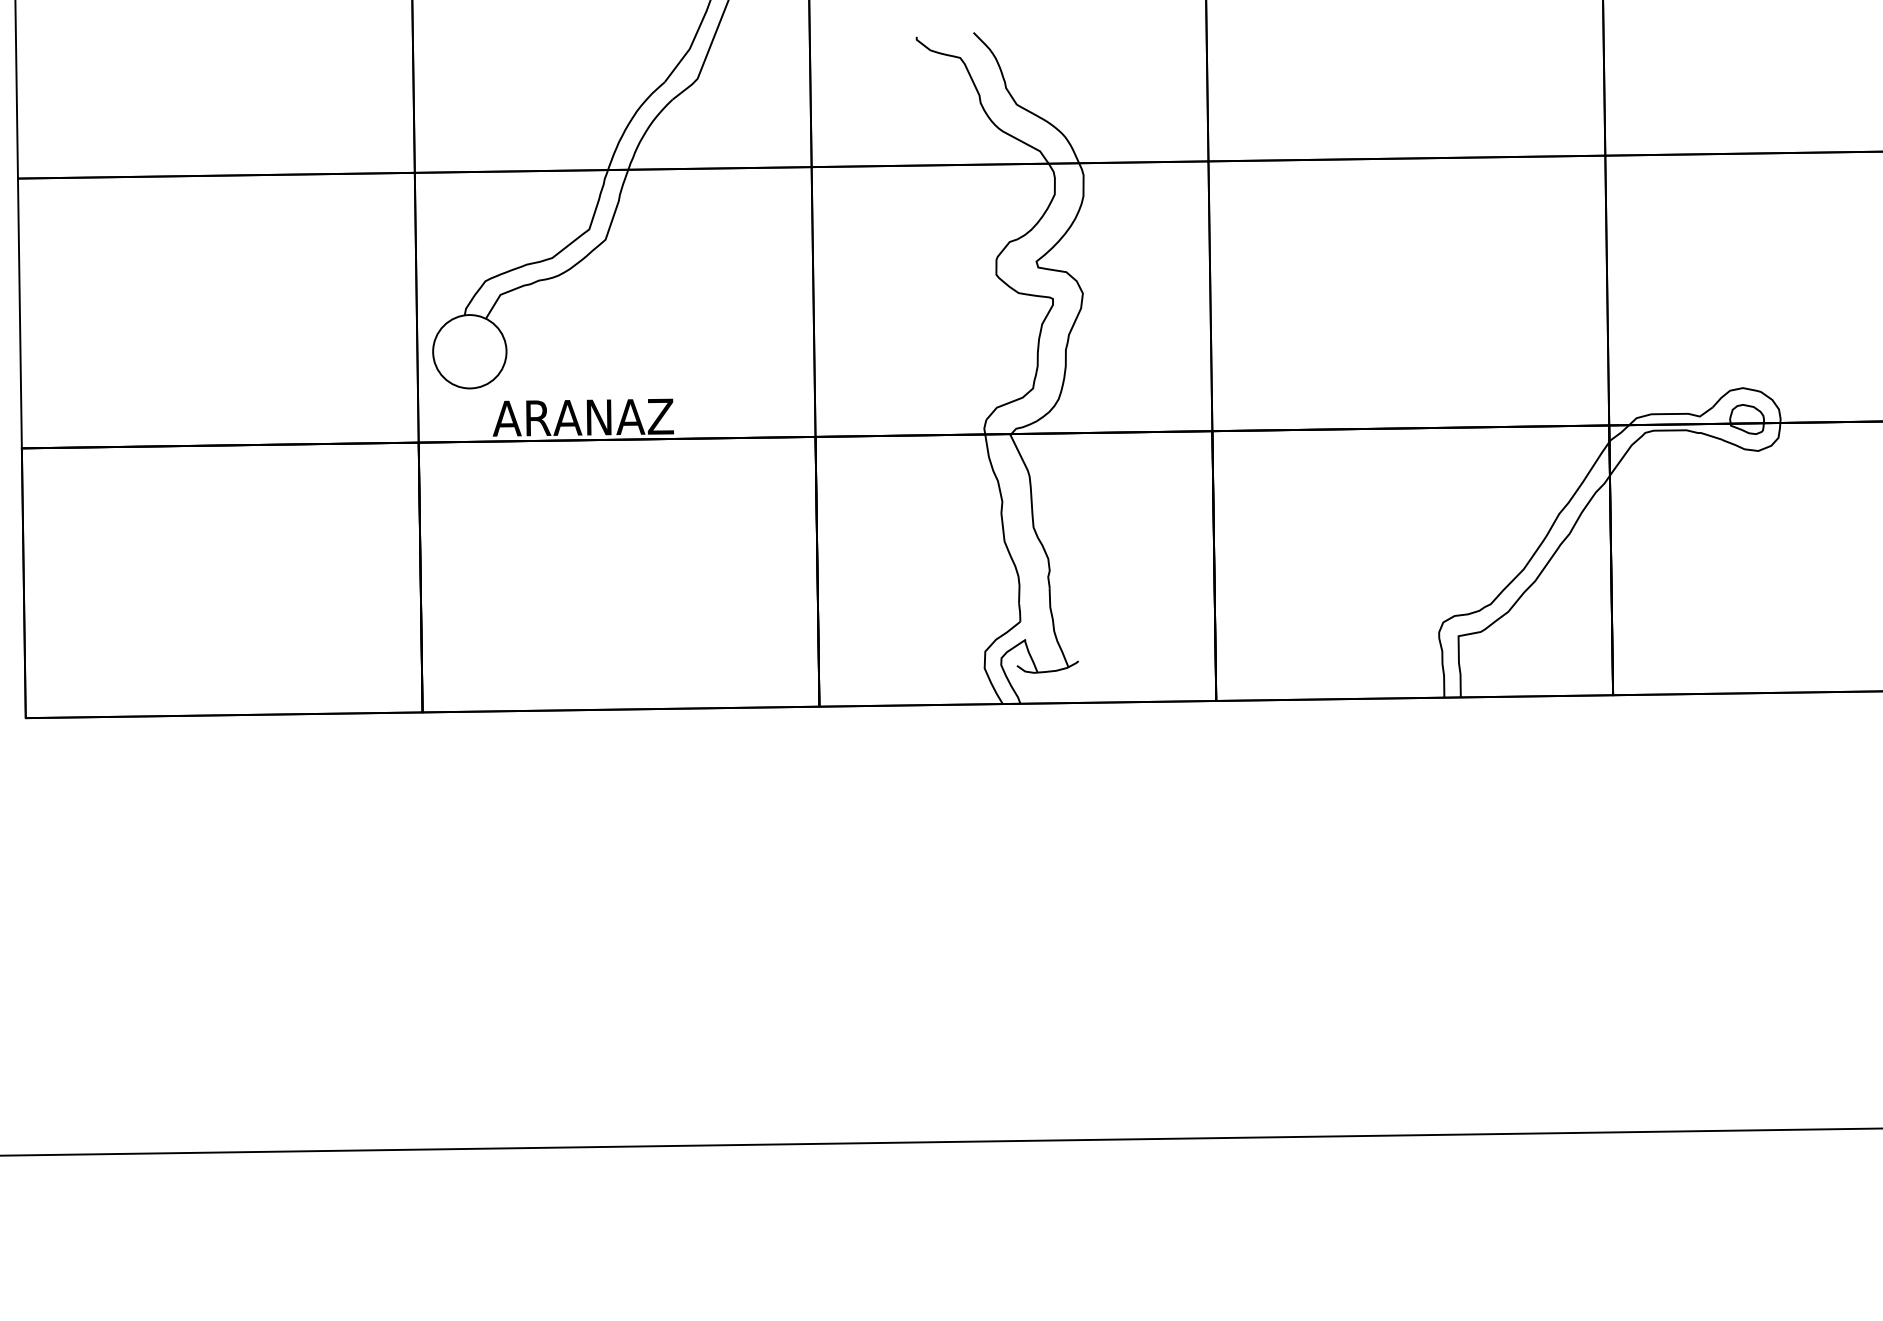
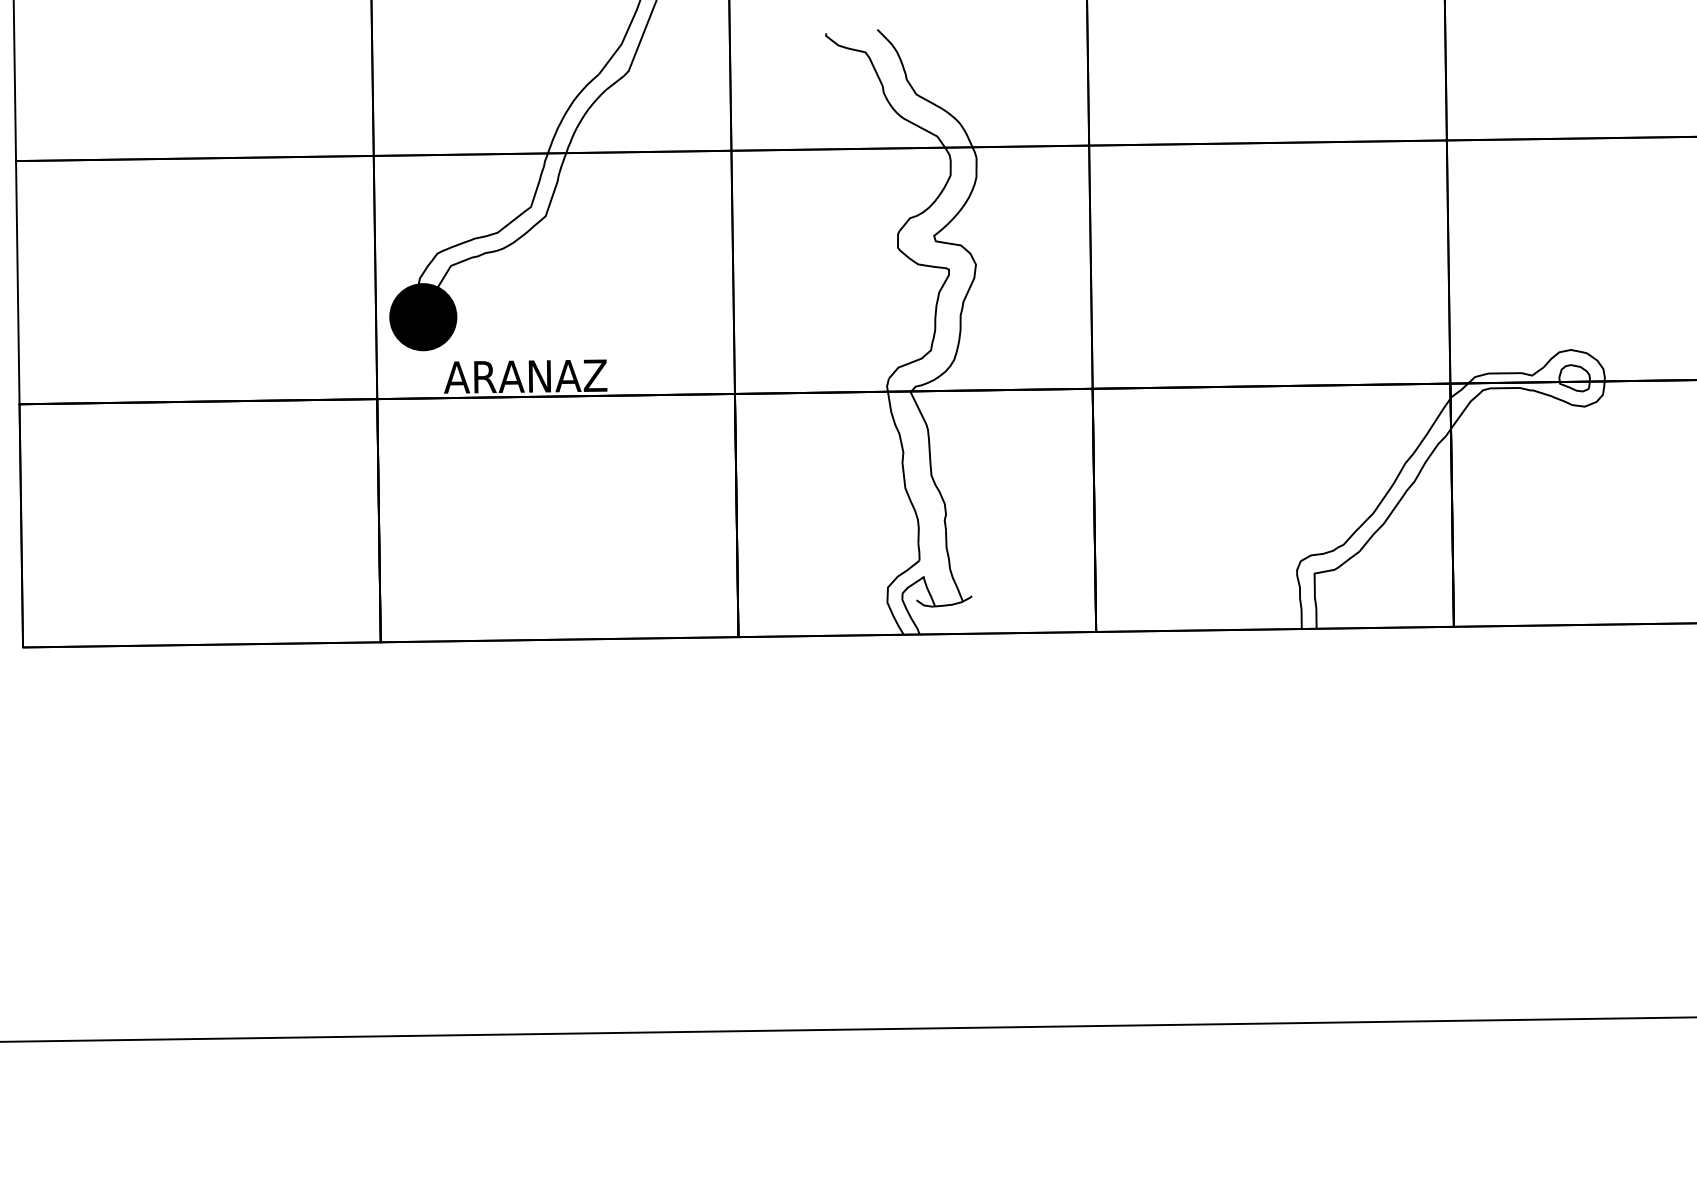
fill: (469, 351) -> (423, 316), added
fill: (469, 351) -> (423, 316), added

